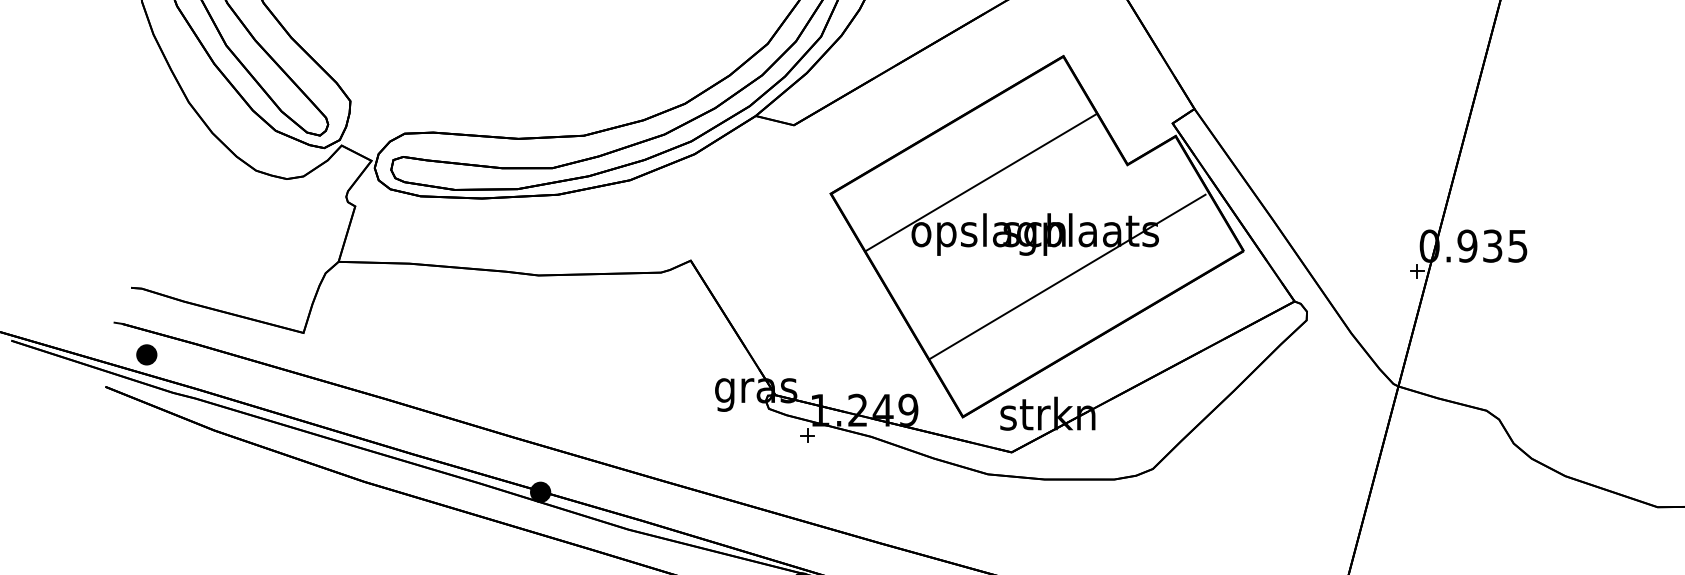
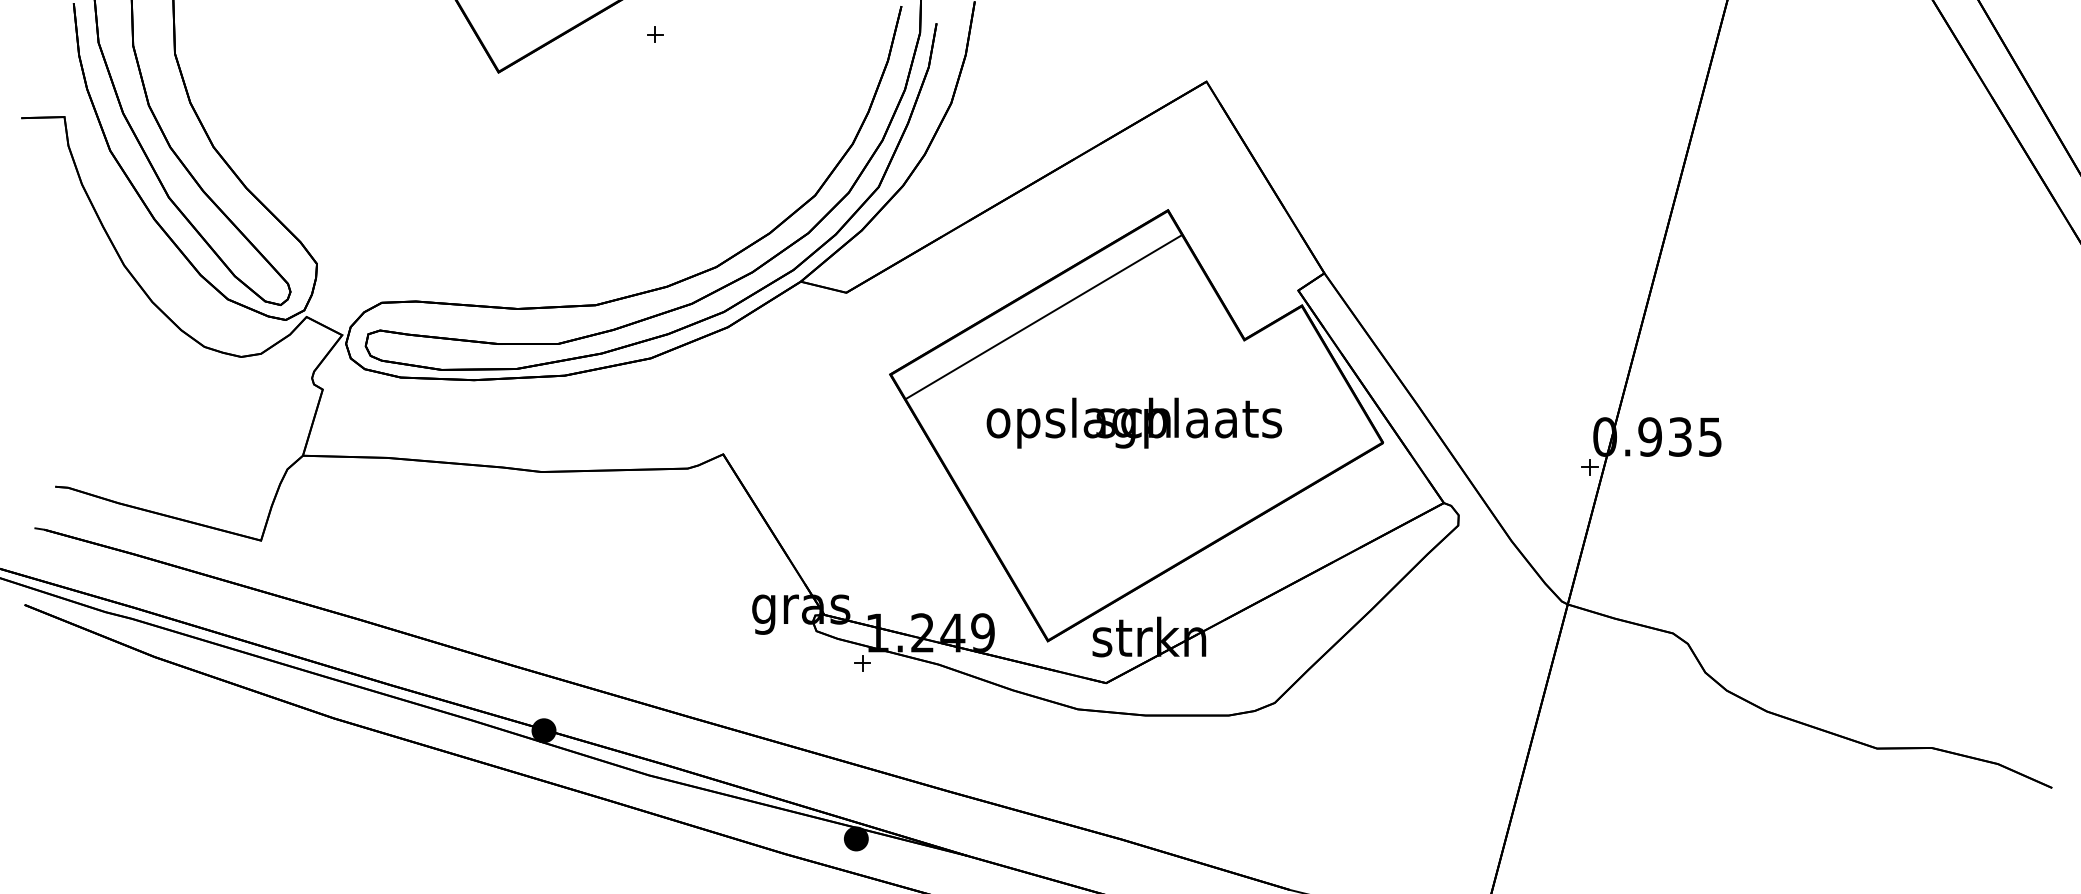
line: (980, 182) -> (1043, 316), moved
line: (1068, 276) -> (1173, 473), removed
part: (146, 354) -> (73, 566), removed

